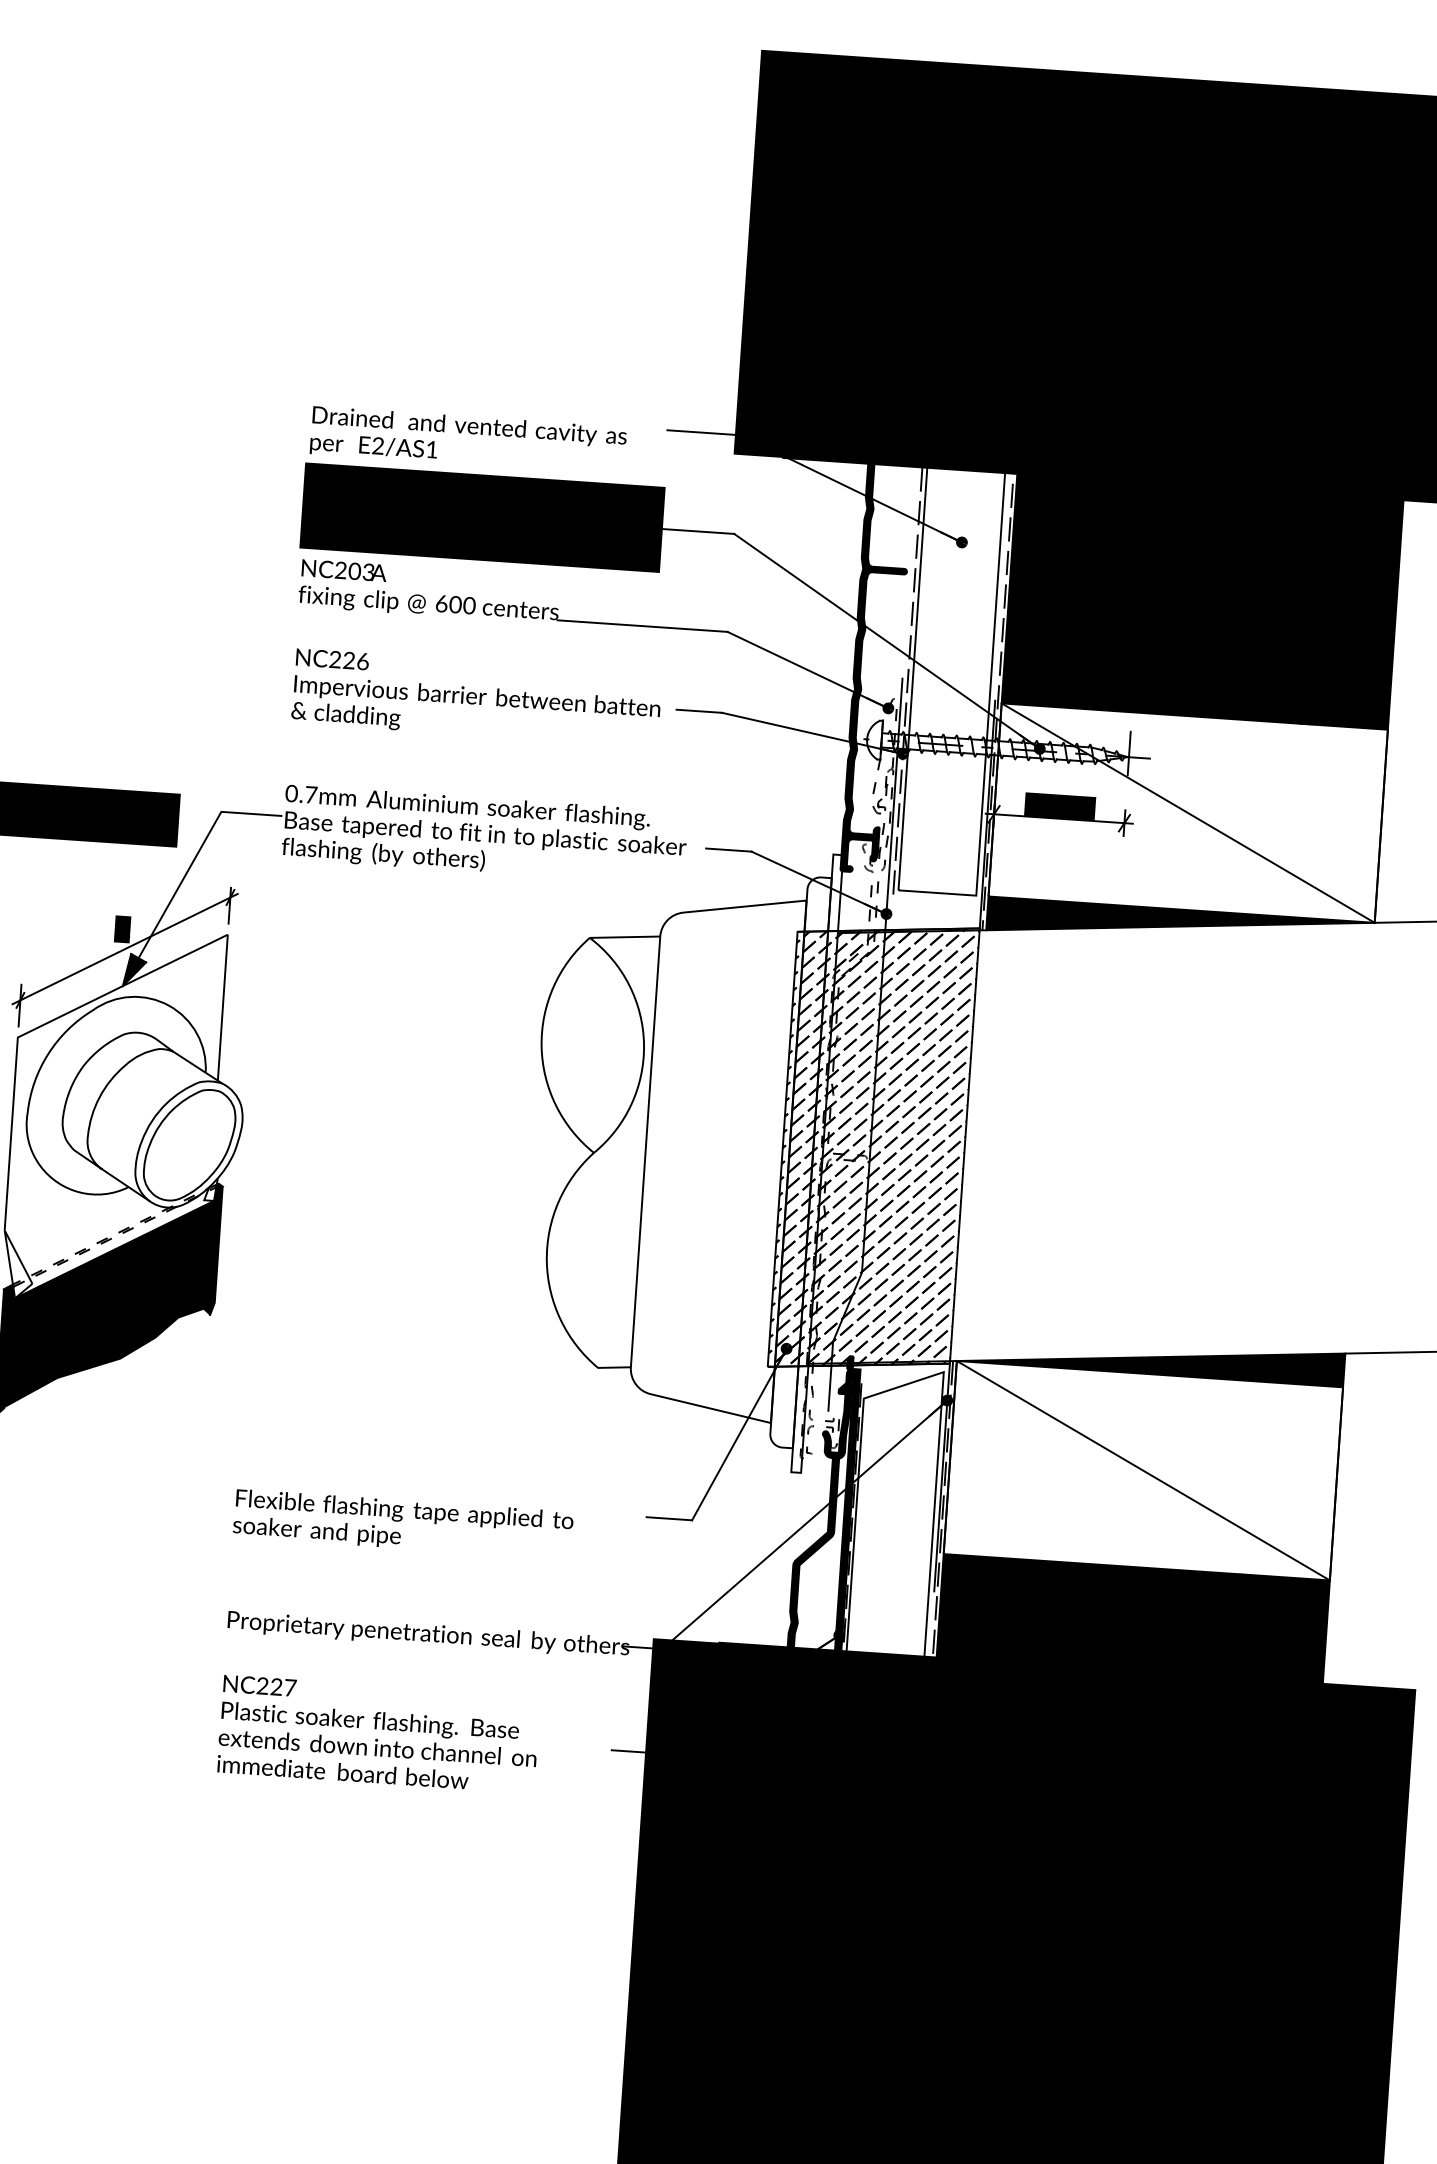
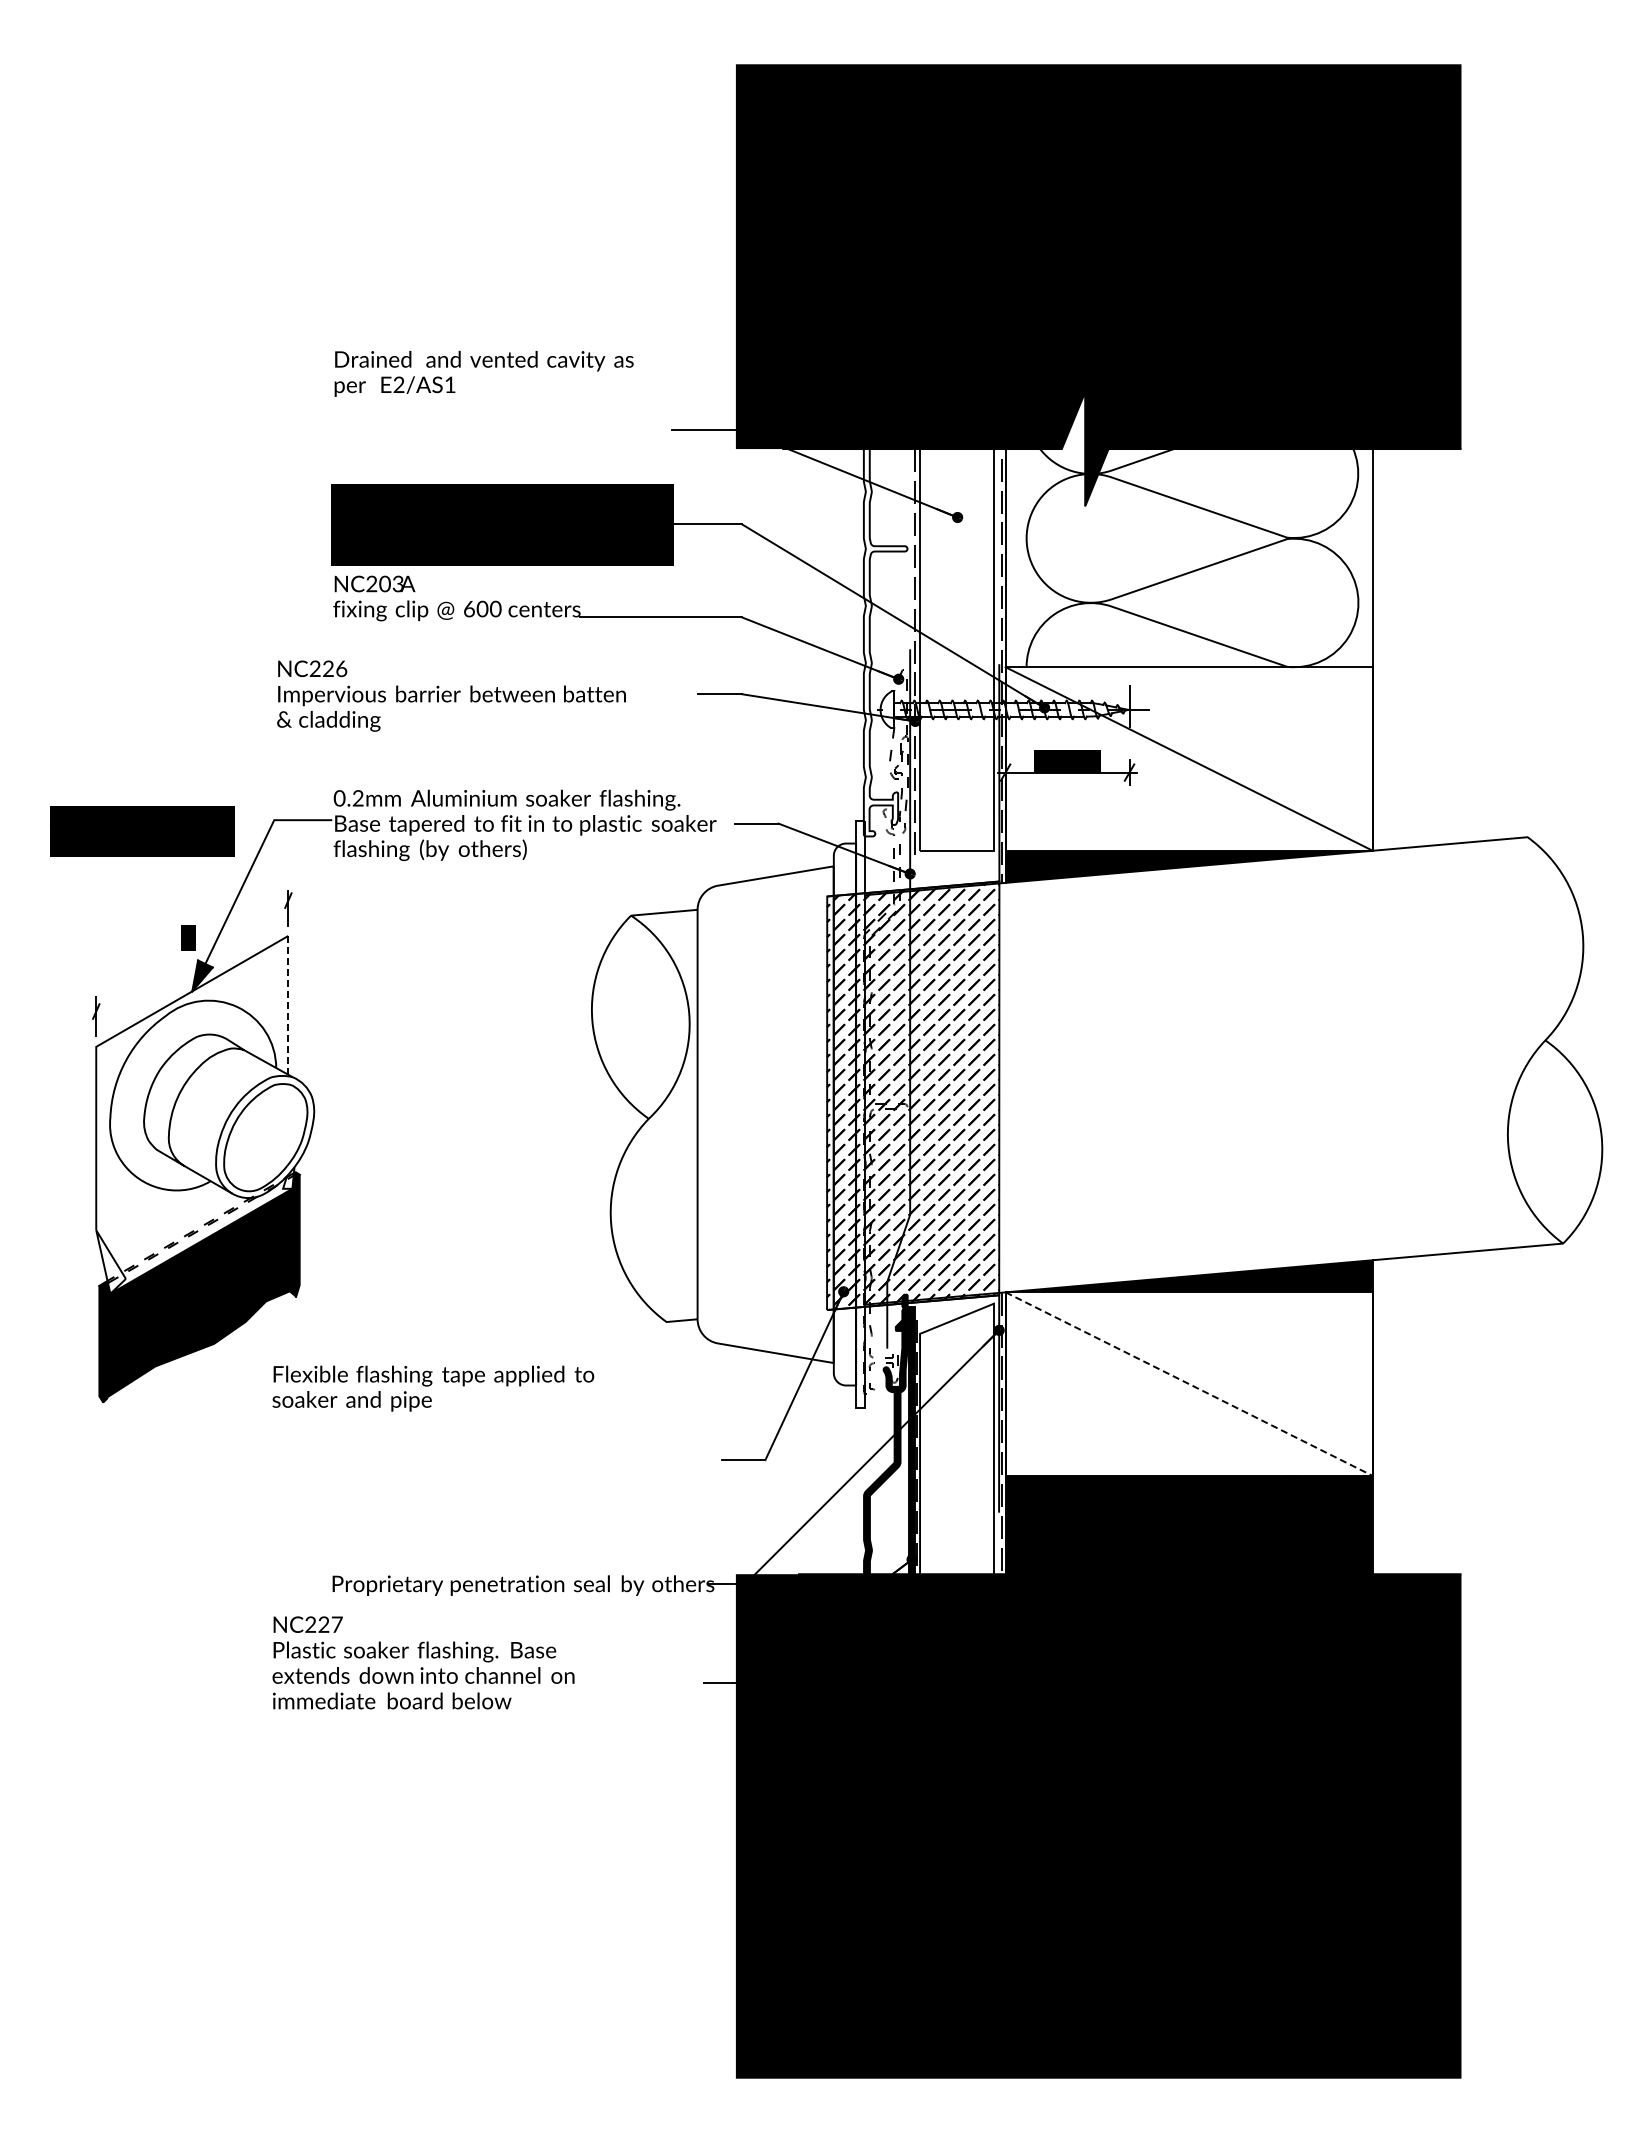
text: (467, 440) -> (483, 373), moved
fill: (886, 526) -> (885, 507), removed
fill: (1203, 571) -> (1188, 529), removed
text: (476, 697) -> (451, 695), moved
text: (310, 795) -> (357, 798), 0.7mm -> 0.2mm
line: (125, 948) -> (192, 955), removed
line: (223, 1007) -> (288, 1005), solid -> dashed
line: (1143, 1471) -> (1189, 1384), solid -> dashed
text: (403, 1524) -> (433, 1388), moved
text: (378, 1733) -> (423, 1662), moved

